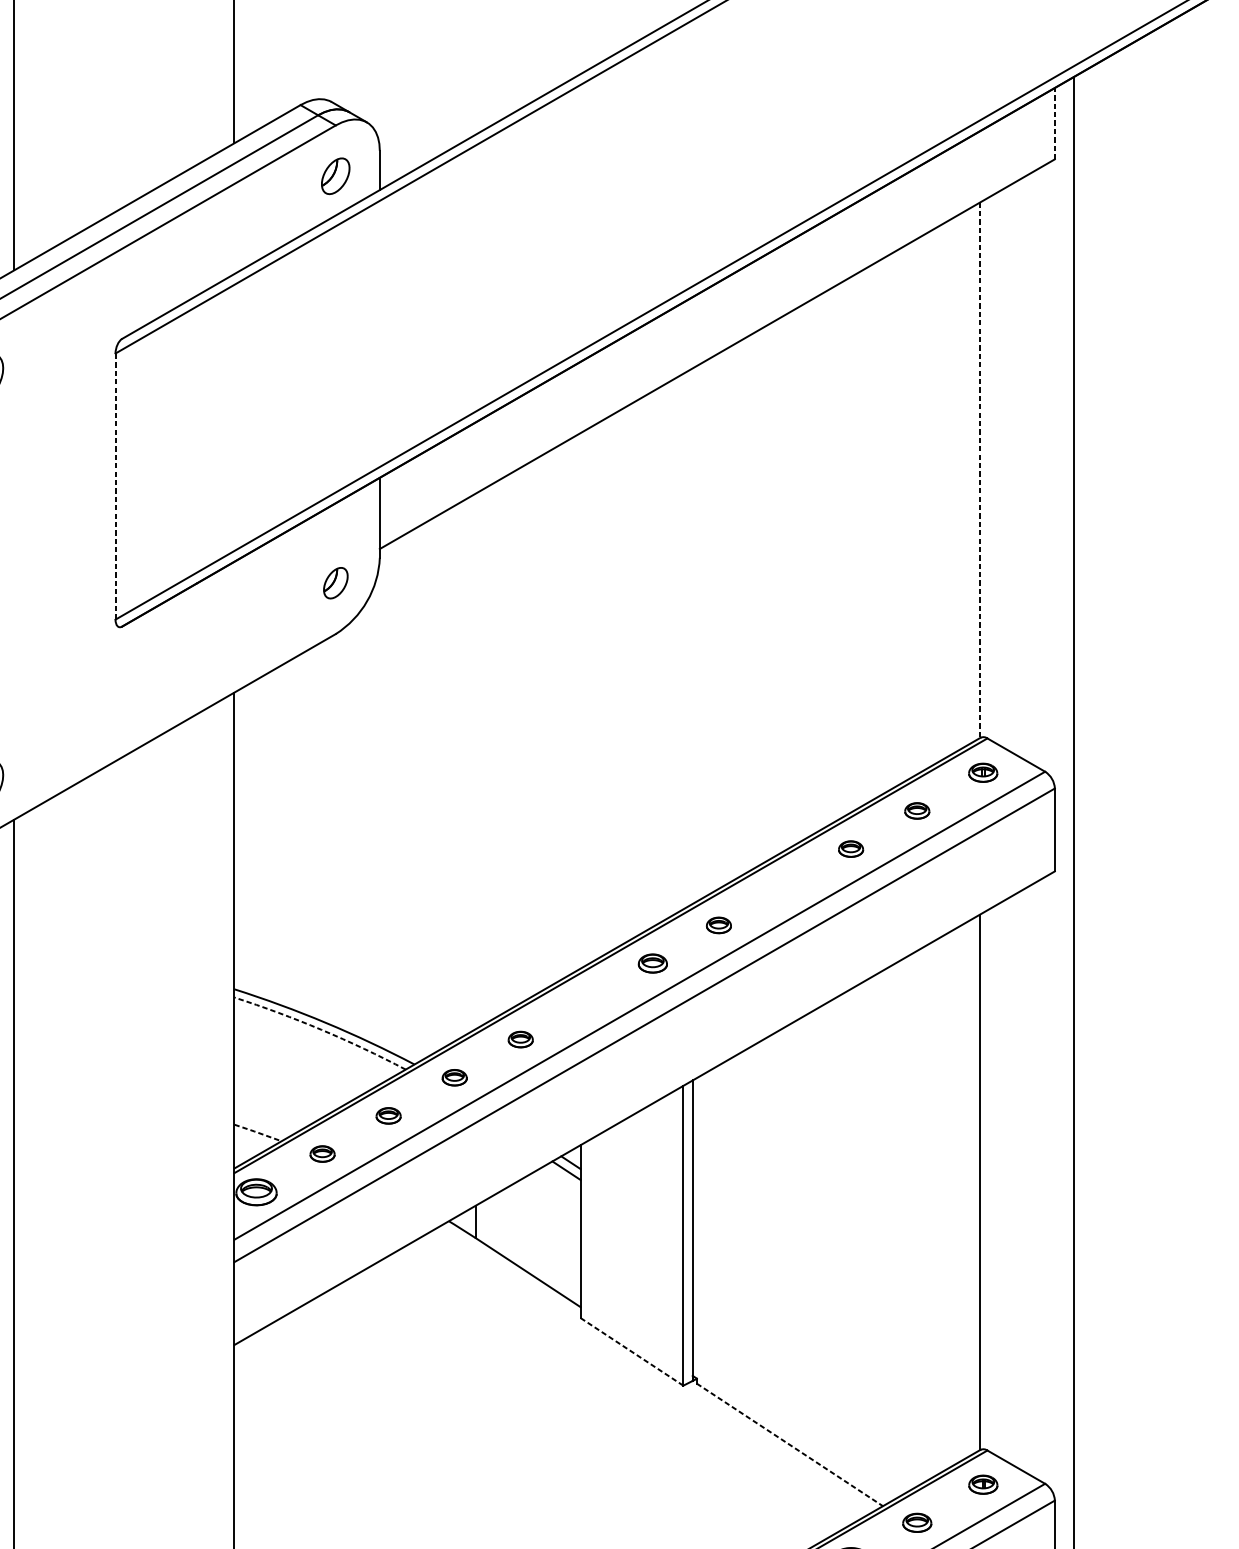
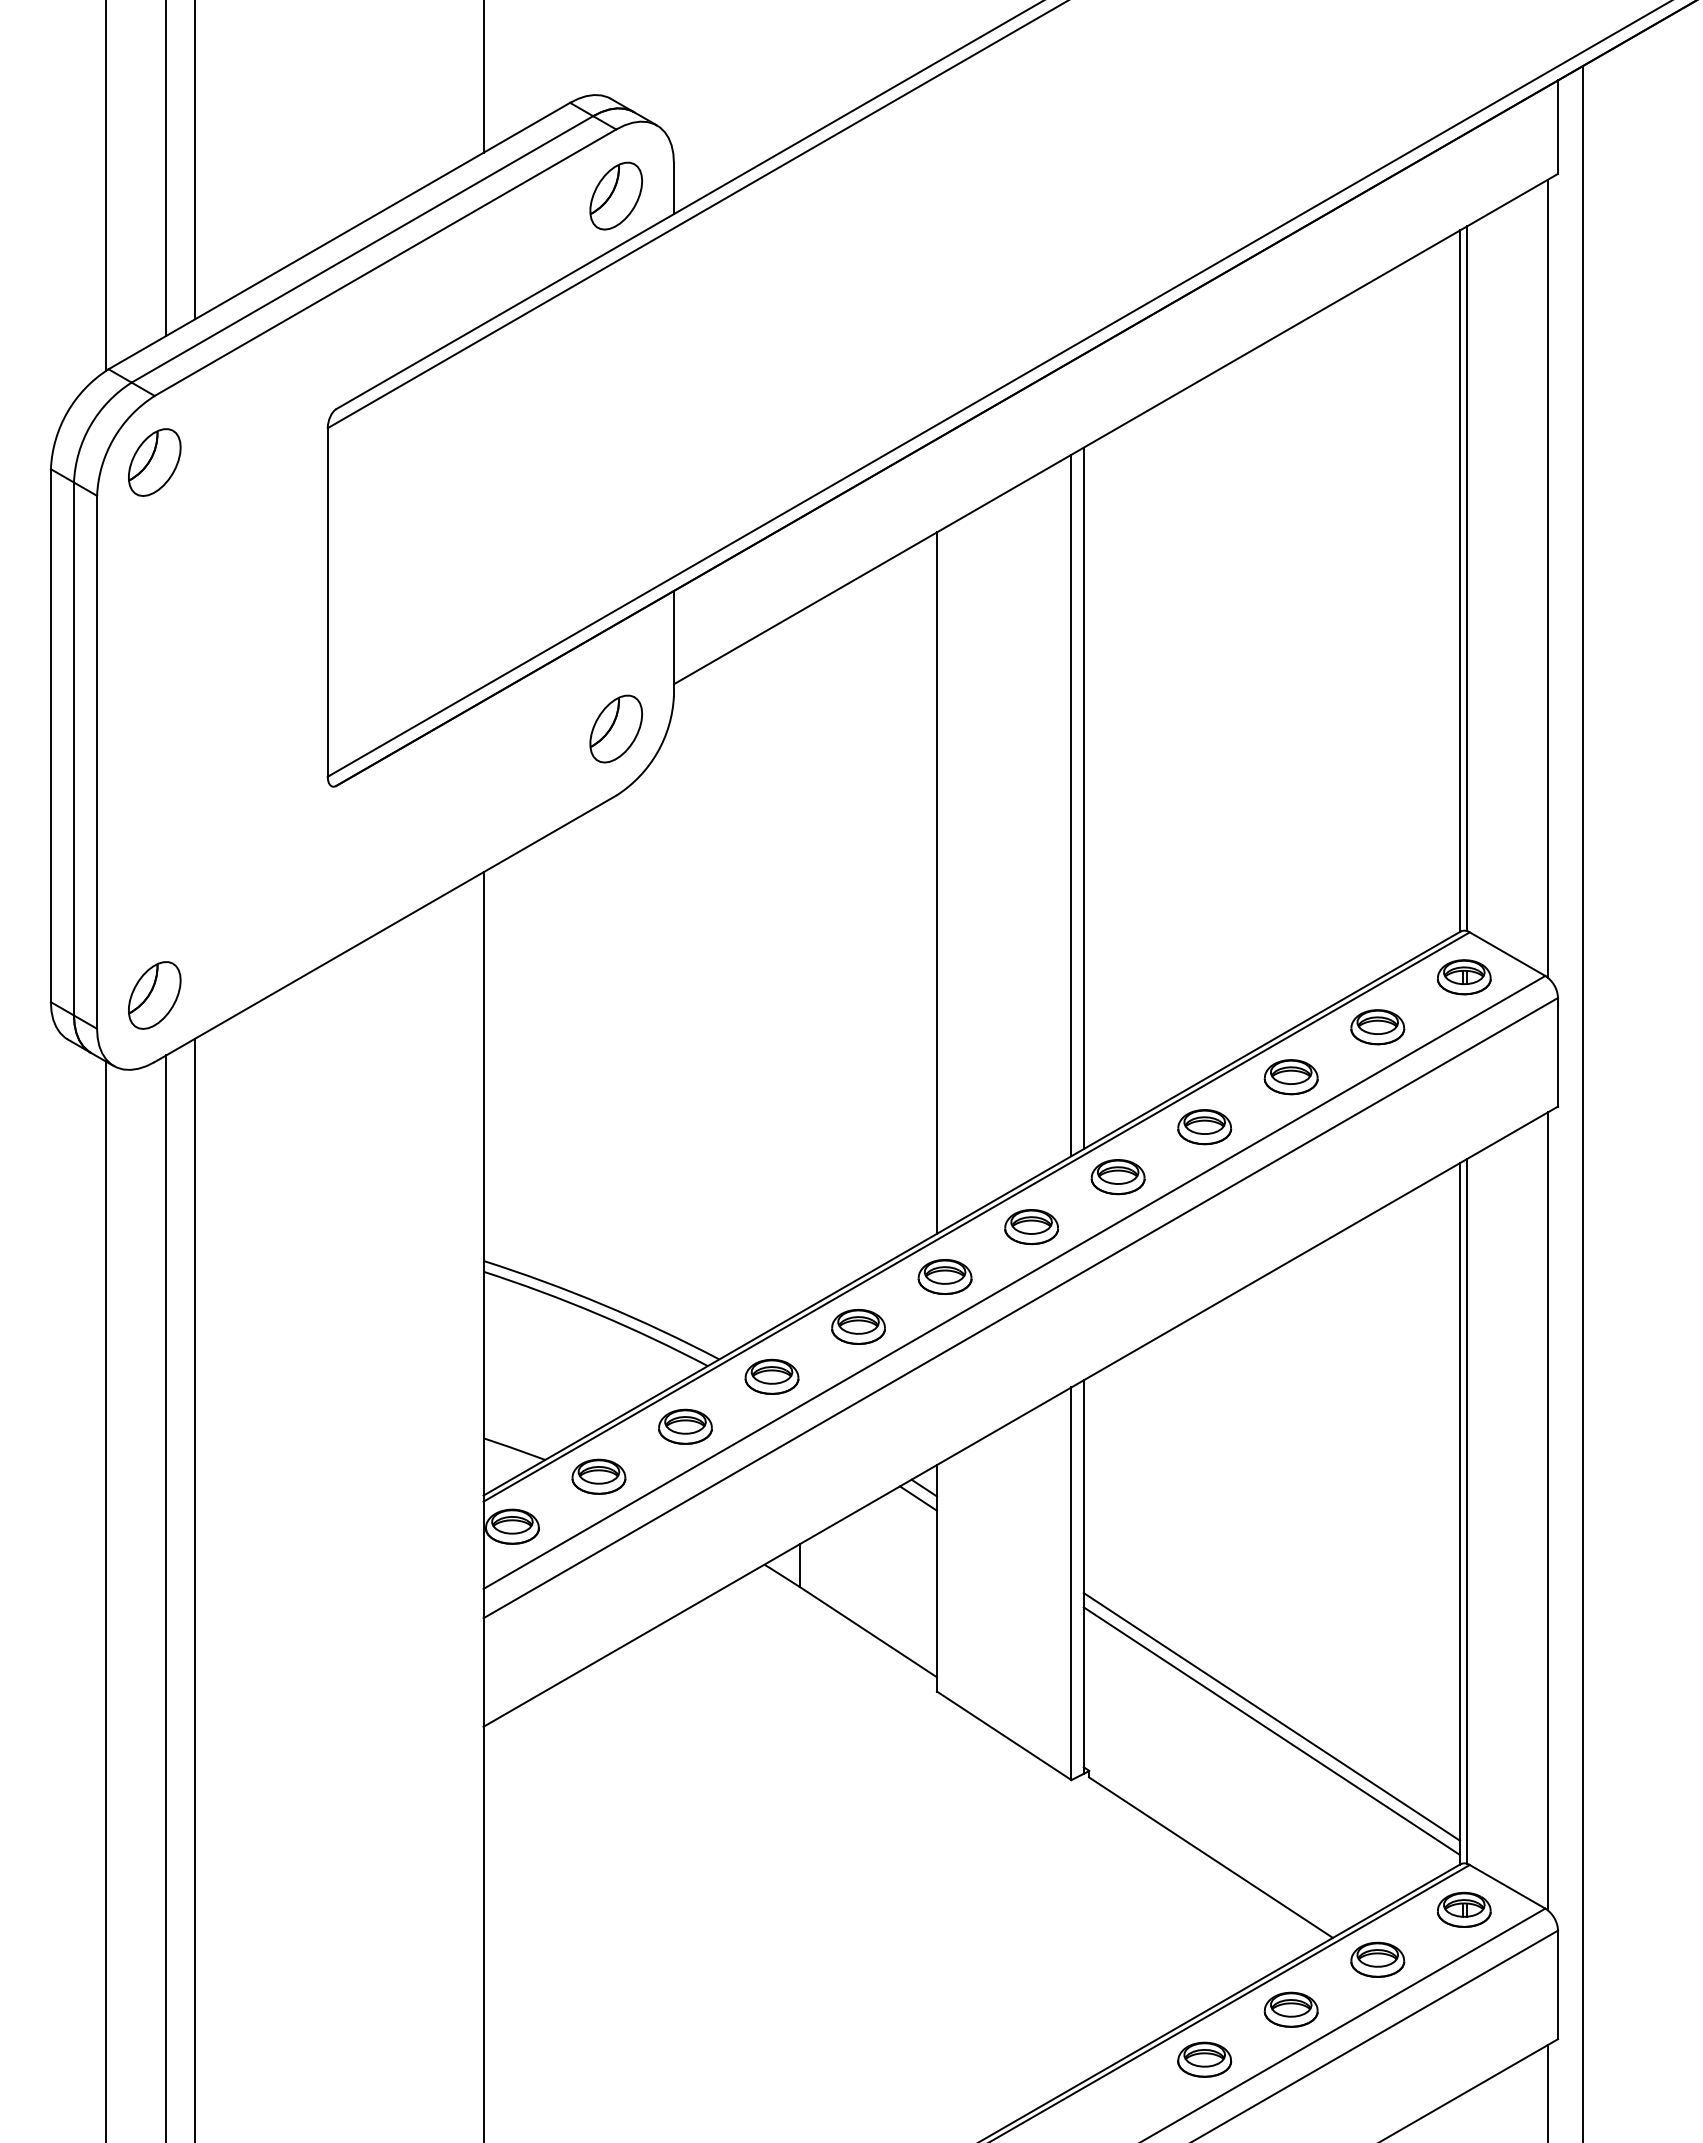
line: (1055, 123) -> (1558, 127), dashed -> solid
part: (335, 175) -> (615, 195), size x1.43
line: (985, 468) -> (1467, 578), added
line: (1046, 468) -> (1547, 578), added
line: (980, 470) -> (1460, 581), dashed -> solid
line: (115, 485) -> (327, 601), dashed -> solid
part: (335, 582) -> (616, 728), size x1.67
line: (692, 636) -> (1083, 798), added
line: (683, 641) -> (1071, 805), added
line: (580, 700) -> (936, 882), added
part: (982, 772) -> (1463, 977), size x1.43
part: (917, 811) -> (1377, 1027), size x1.67
part: (850, 849) -> (1290, 1077), size x1.67
part: (784, 887) -> (1204, 1127), added
part: (718, 925) -> (1117, 1177), size x1.67
part: (652, 963) -> (1031, 1227), size x1.43
part: (586, 1001) -> (944, 1276), added
arc: (321, 1030) -> (597, 1314), dashed -> solid
part: (520, 1039) -> (858, 1326), size x1.67
part: (454, 1077) -> (771, 1376), size x1.67
part: (388, 1115) -> (685, 1426), size x1.67
line: (258, 1132) -> (514, 1448), dashed -> solid
part: (322, 1153) -> (598, 1476), size x1.67
line: (985, 1180) -> (1467, 1511), added
line: (1046, 1180) -> (1547, 1511), added
line: (836, 1337) -> (1271, 1716), added
line: (836, 1348) -> (1271, 1731), added
line: (632, 1351) -> (1004, 1735), dashed -> solid
line: (790, 1444) -> (1211, 1857), dashed -> solid
part: (983, 1484) -> (1464, 1909), size x1.43
part: (917, 1522) -> (1377, 1959), size x1.43

